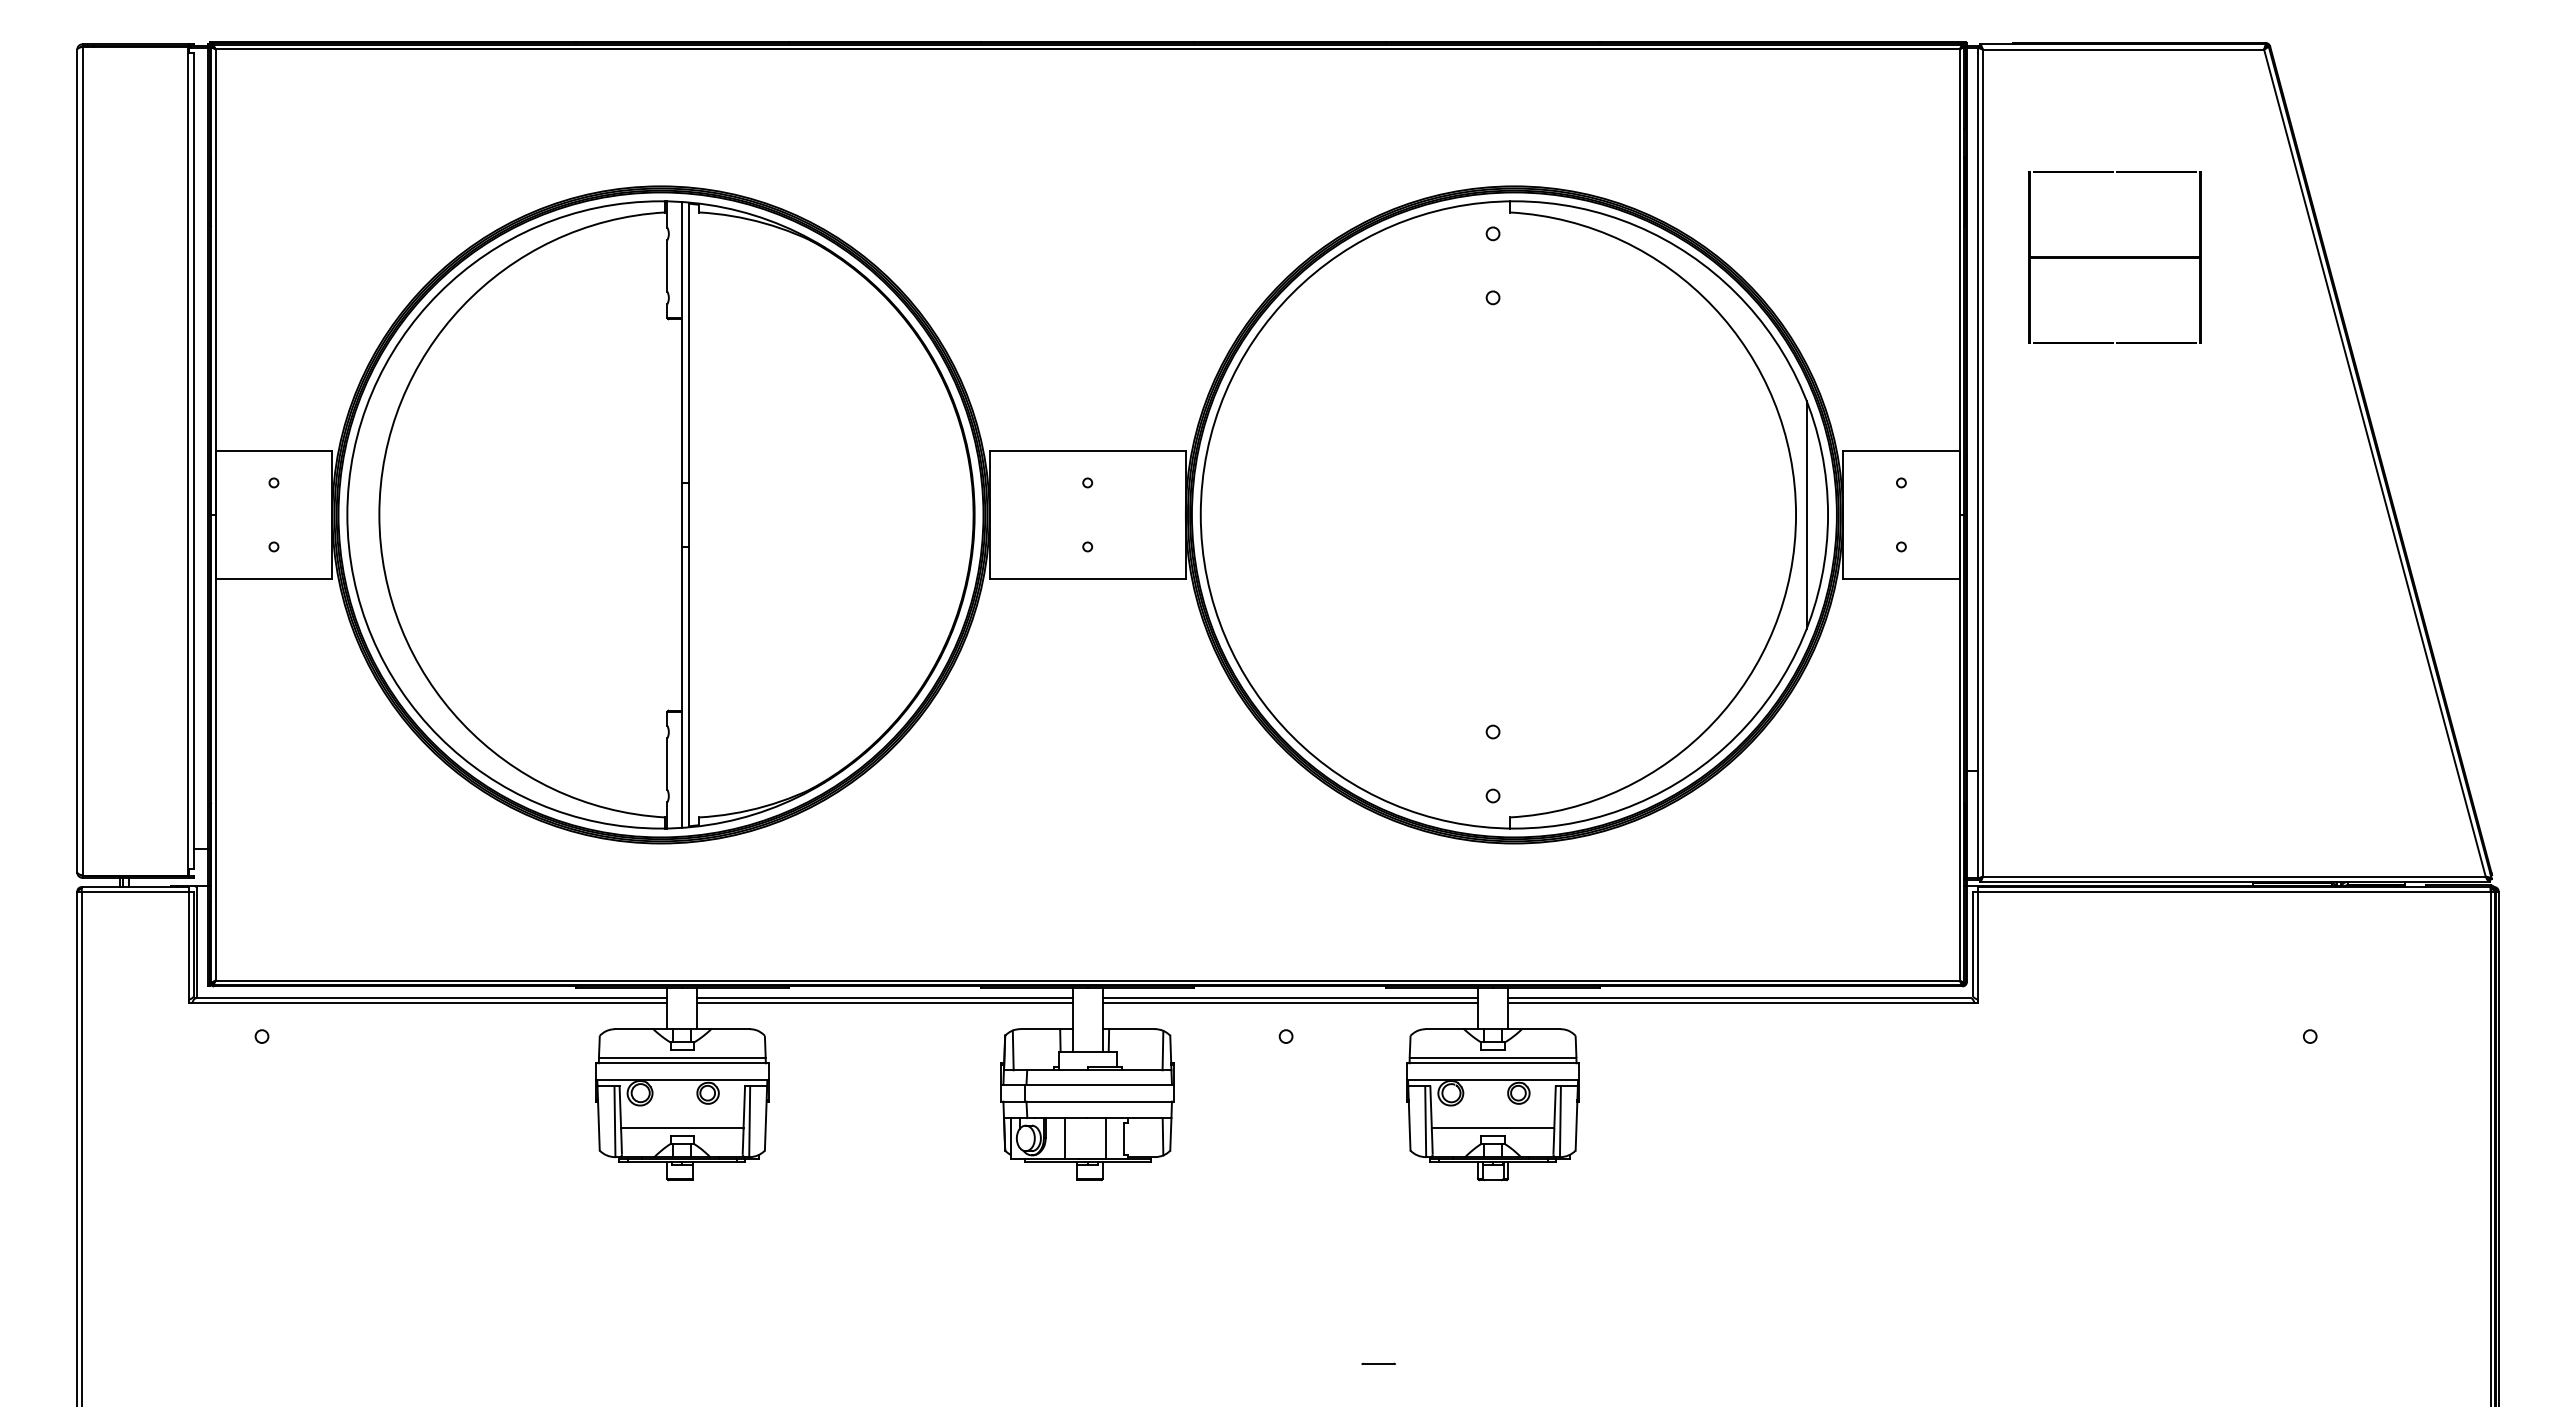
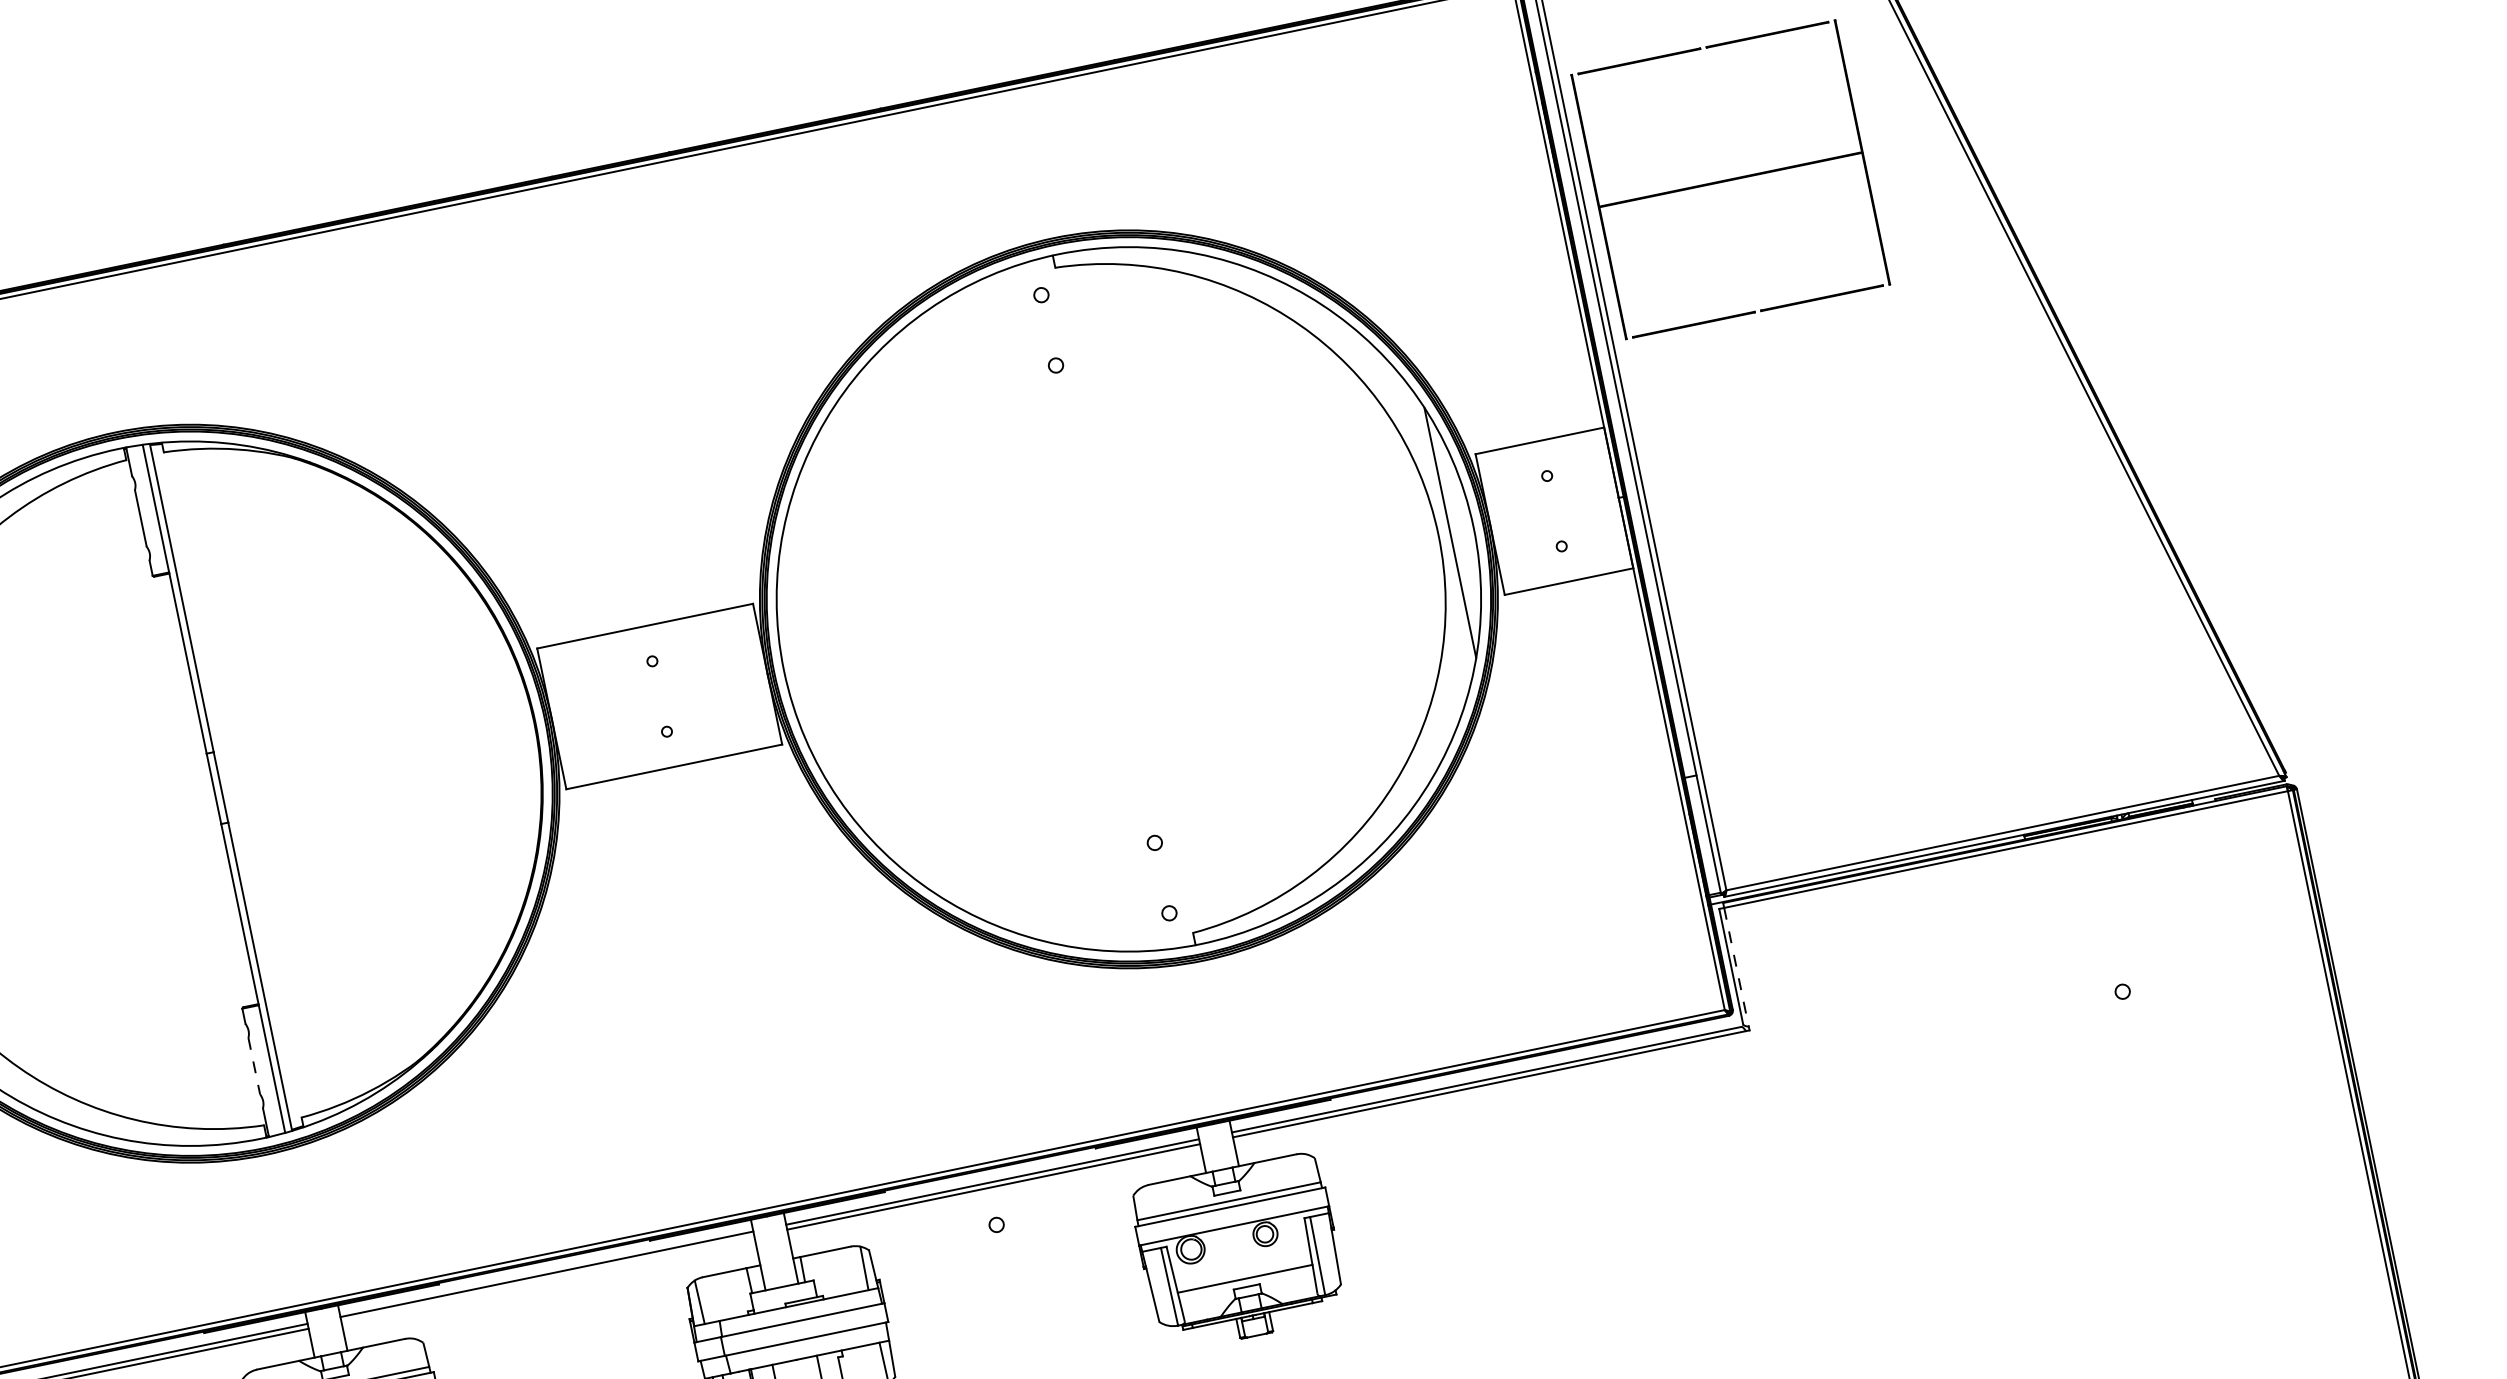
part: (2114, 257) -> (1730, 179), size x1.4
line: (667, 764) -> (254, 1066), solid -> dashed
line: (1977, 946) -> (1736, 968), solid -> dashed
line: (884, 1002) -> (547, 1278), removed

